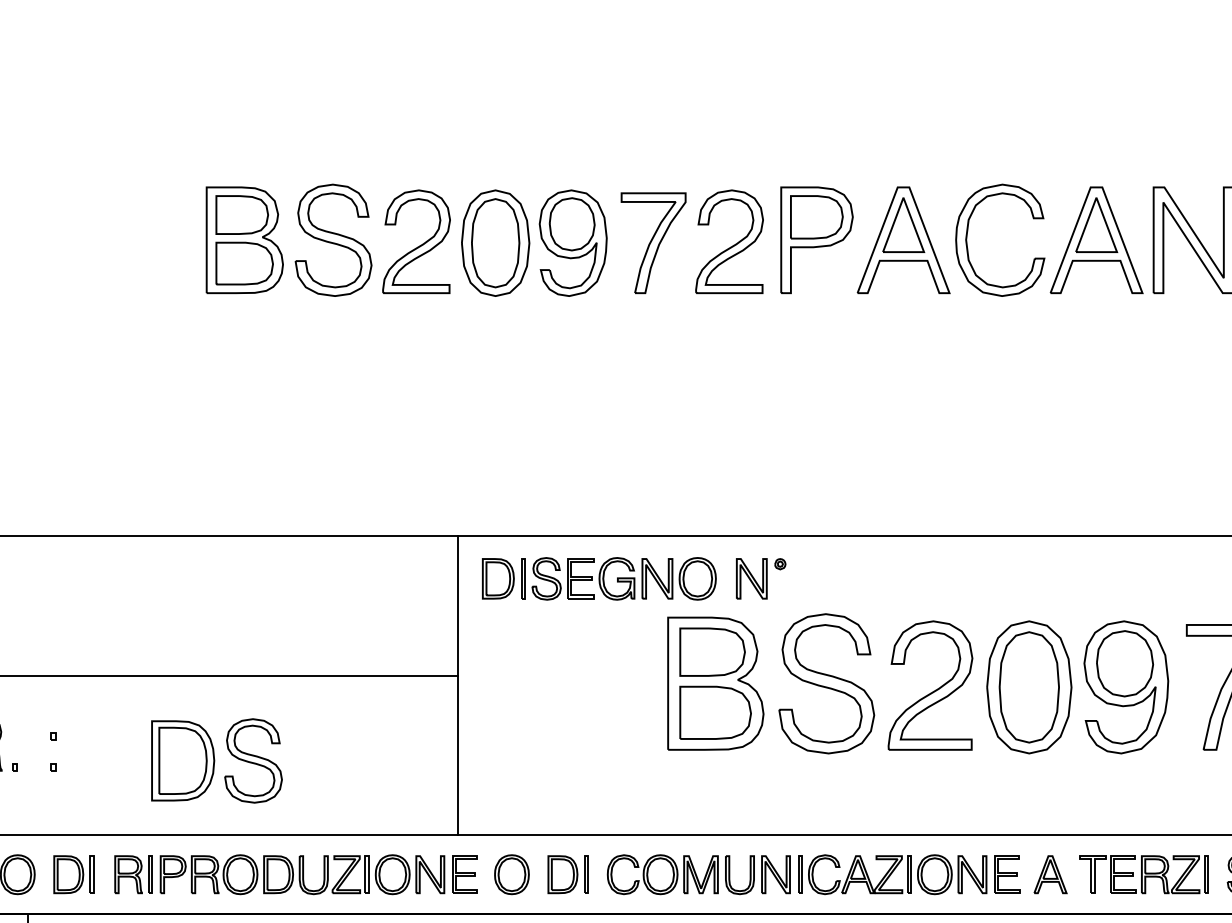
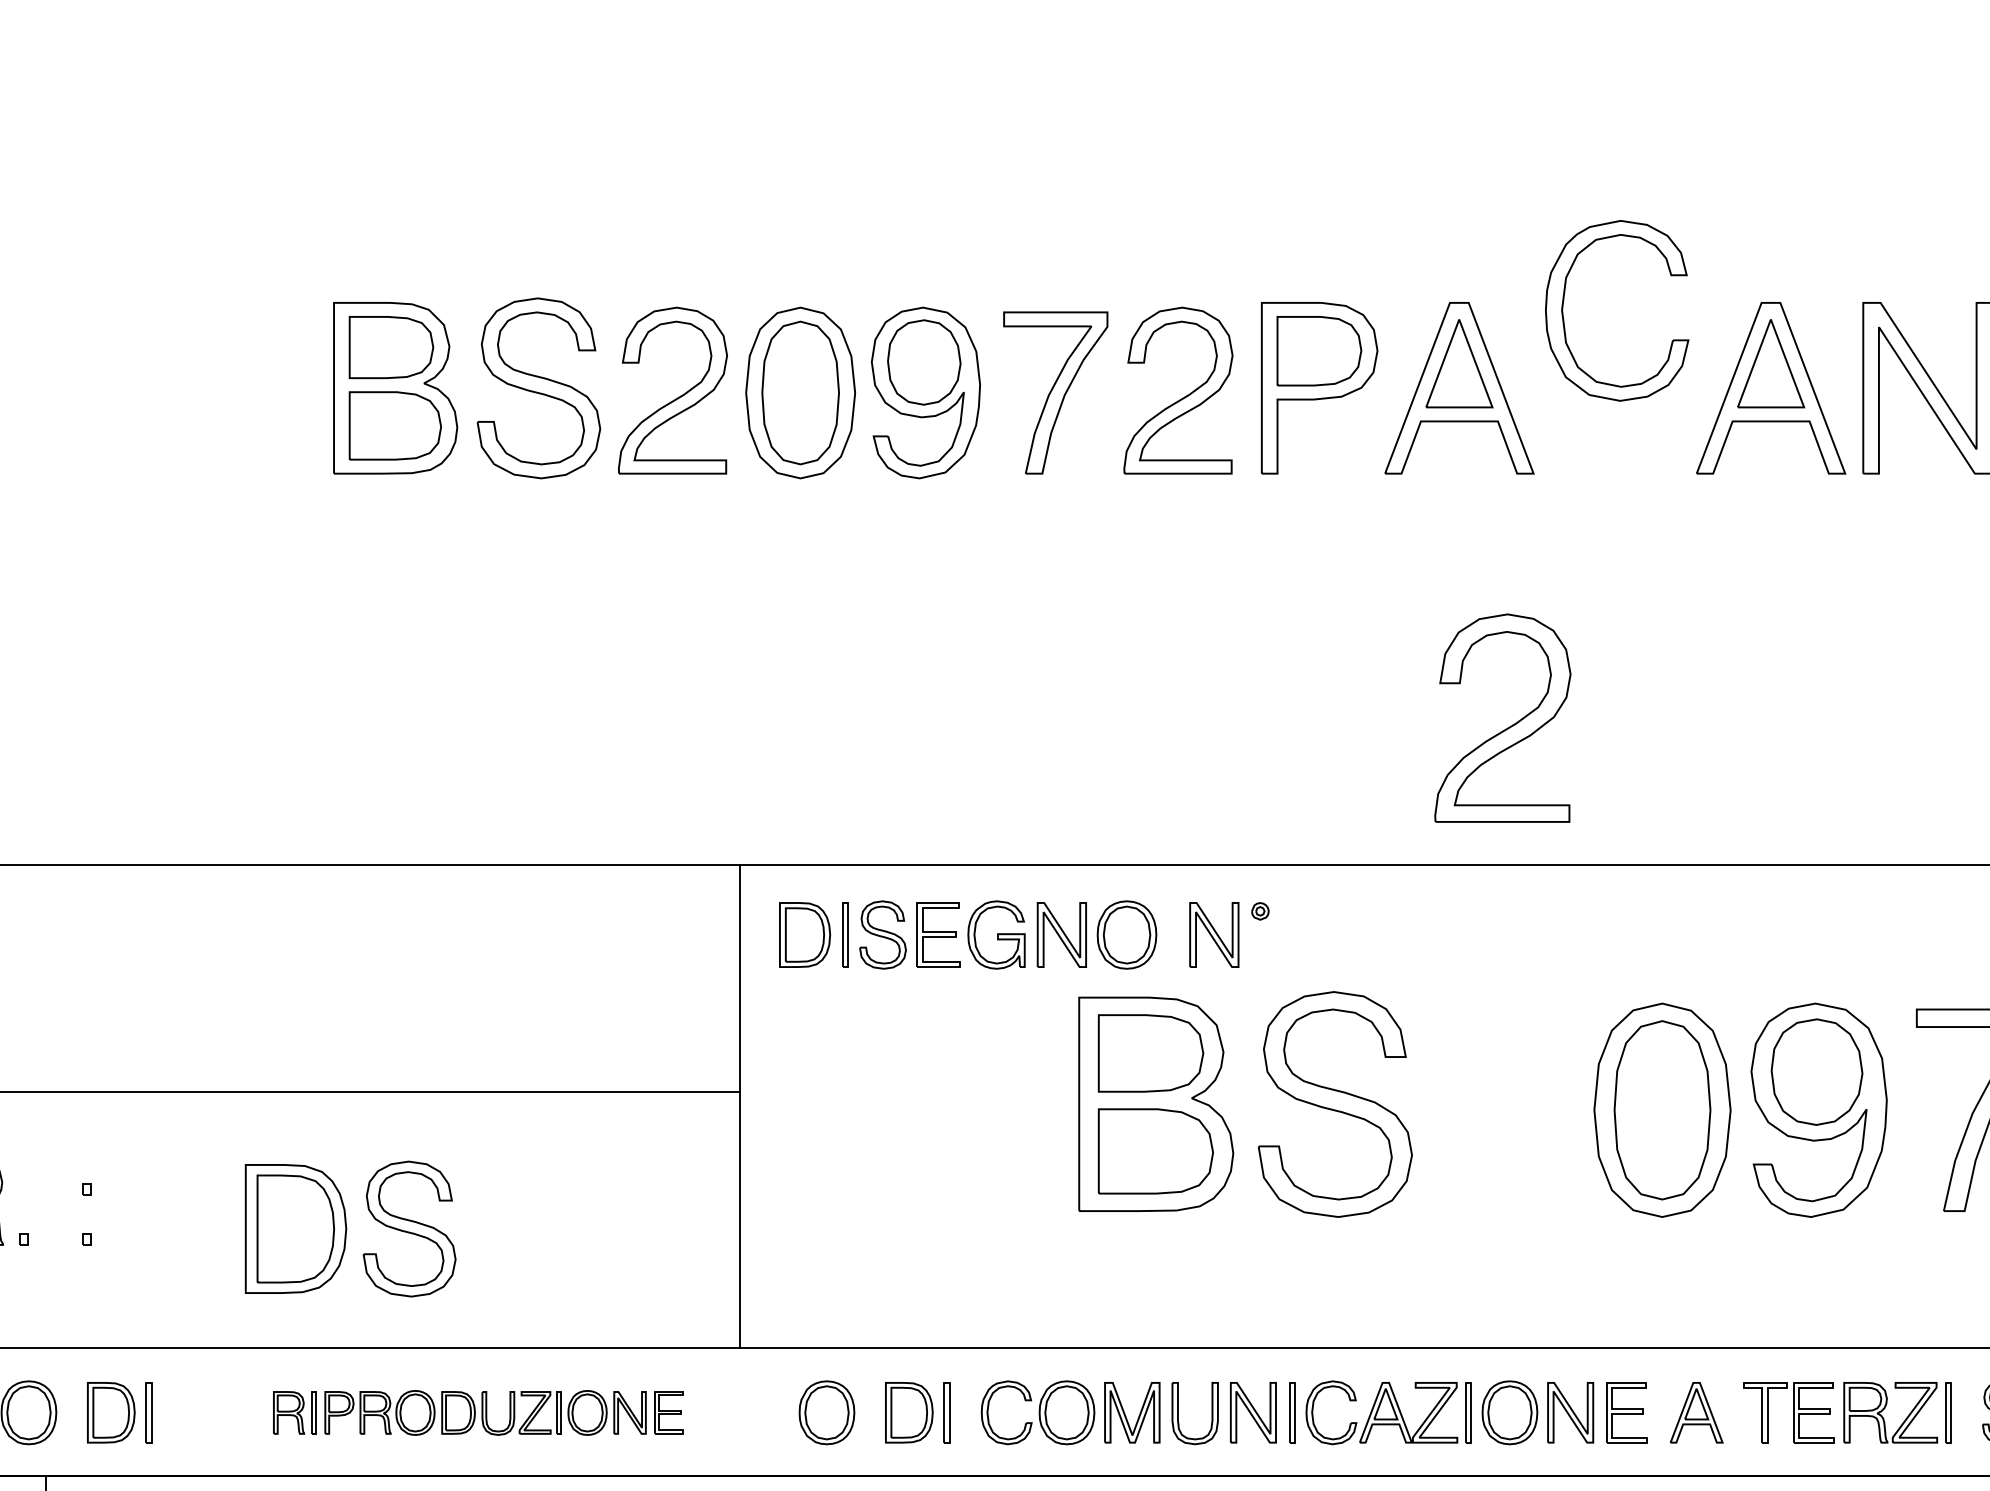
part: (968, 231) -> (1565, 296), moved
part: (932, 691) -> (1506, 727), moved
part: (295, 874) -> (477, 1412), size x0.7

